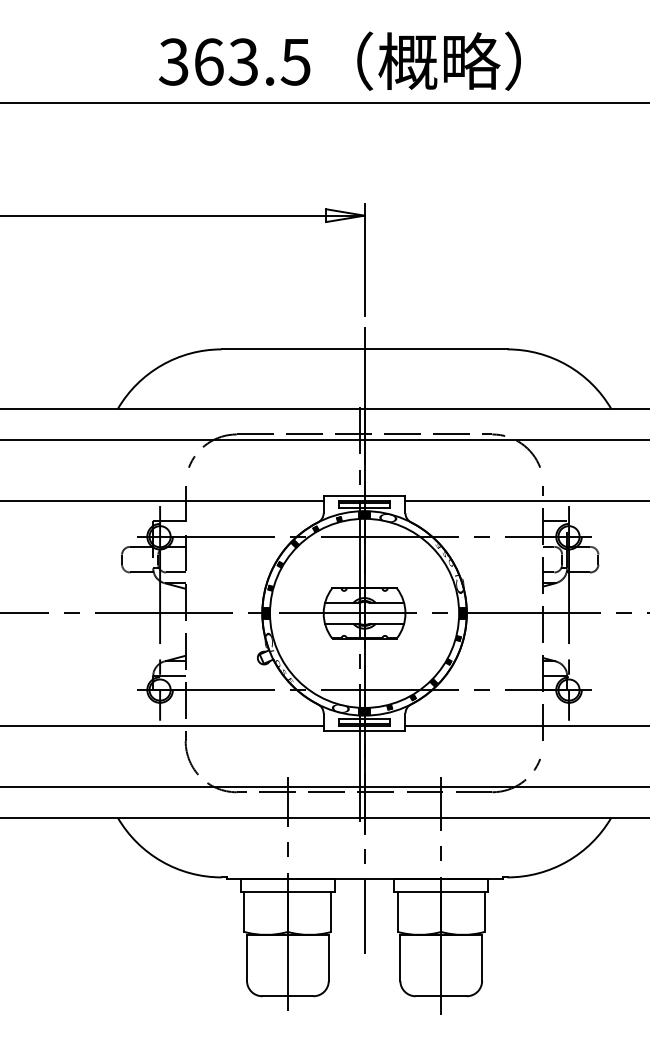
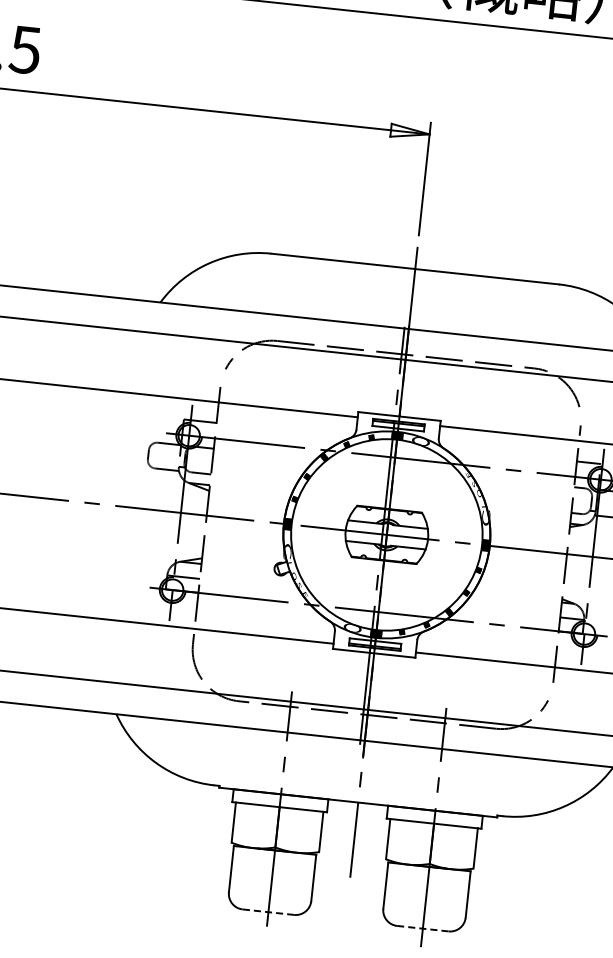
line: (287, 996) -> (268, 912), solid -> dashed
line: (441, 996) -> (423, 928), solid -> dashed

